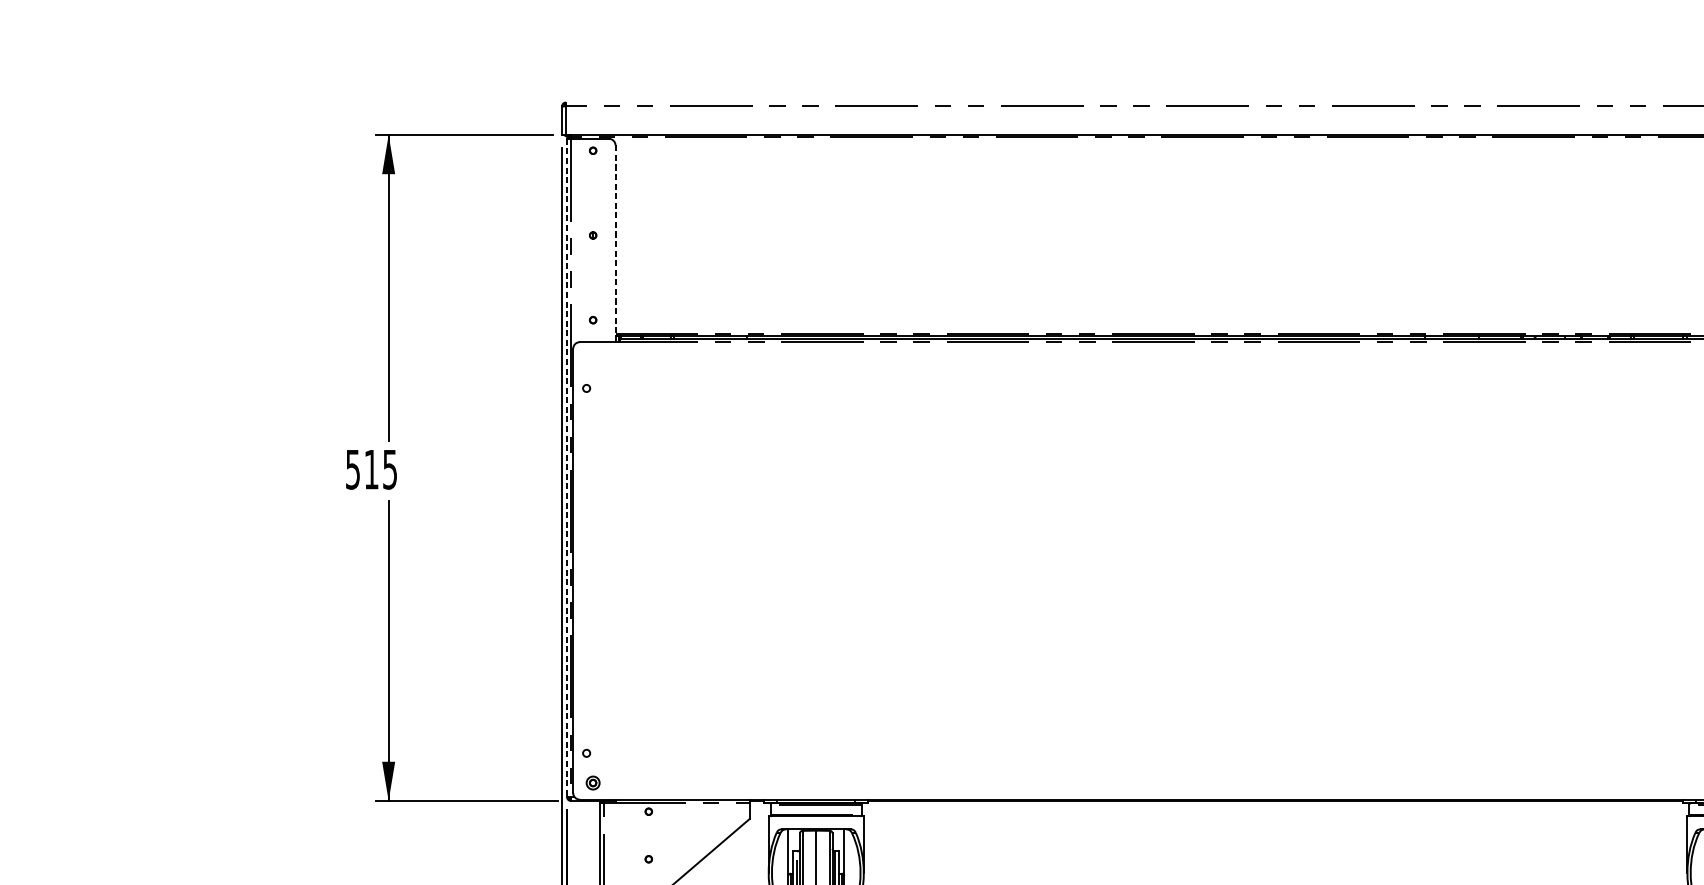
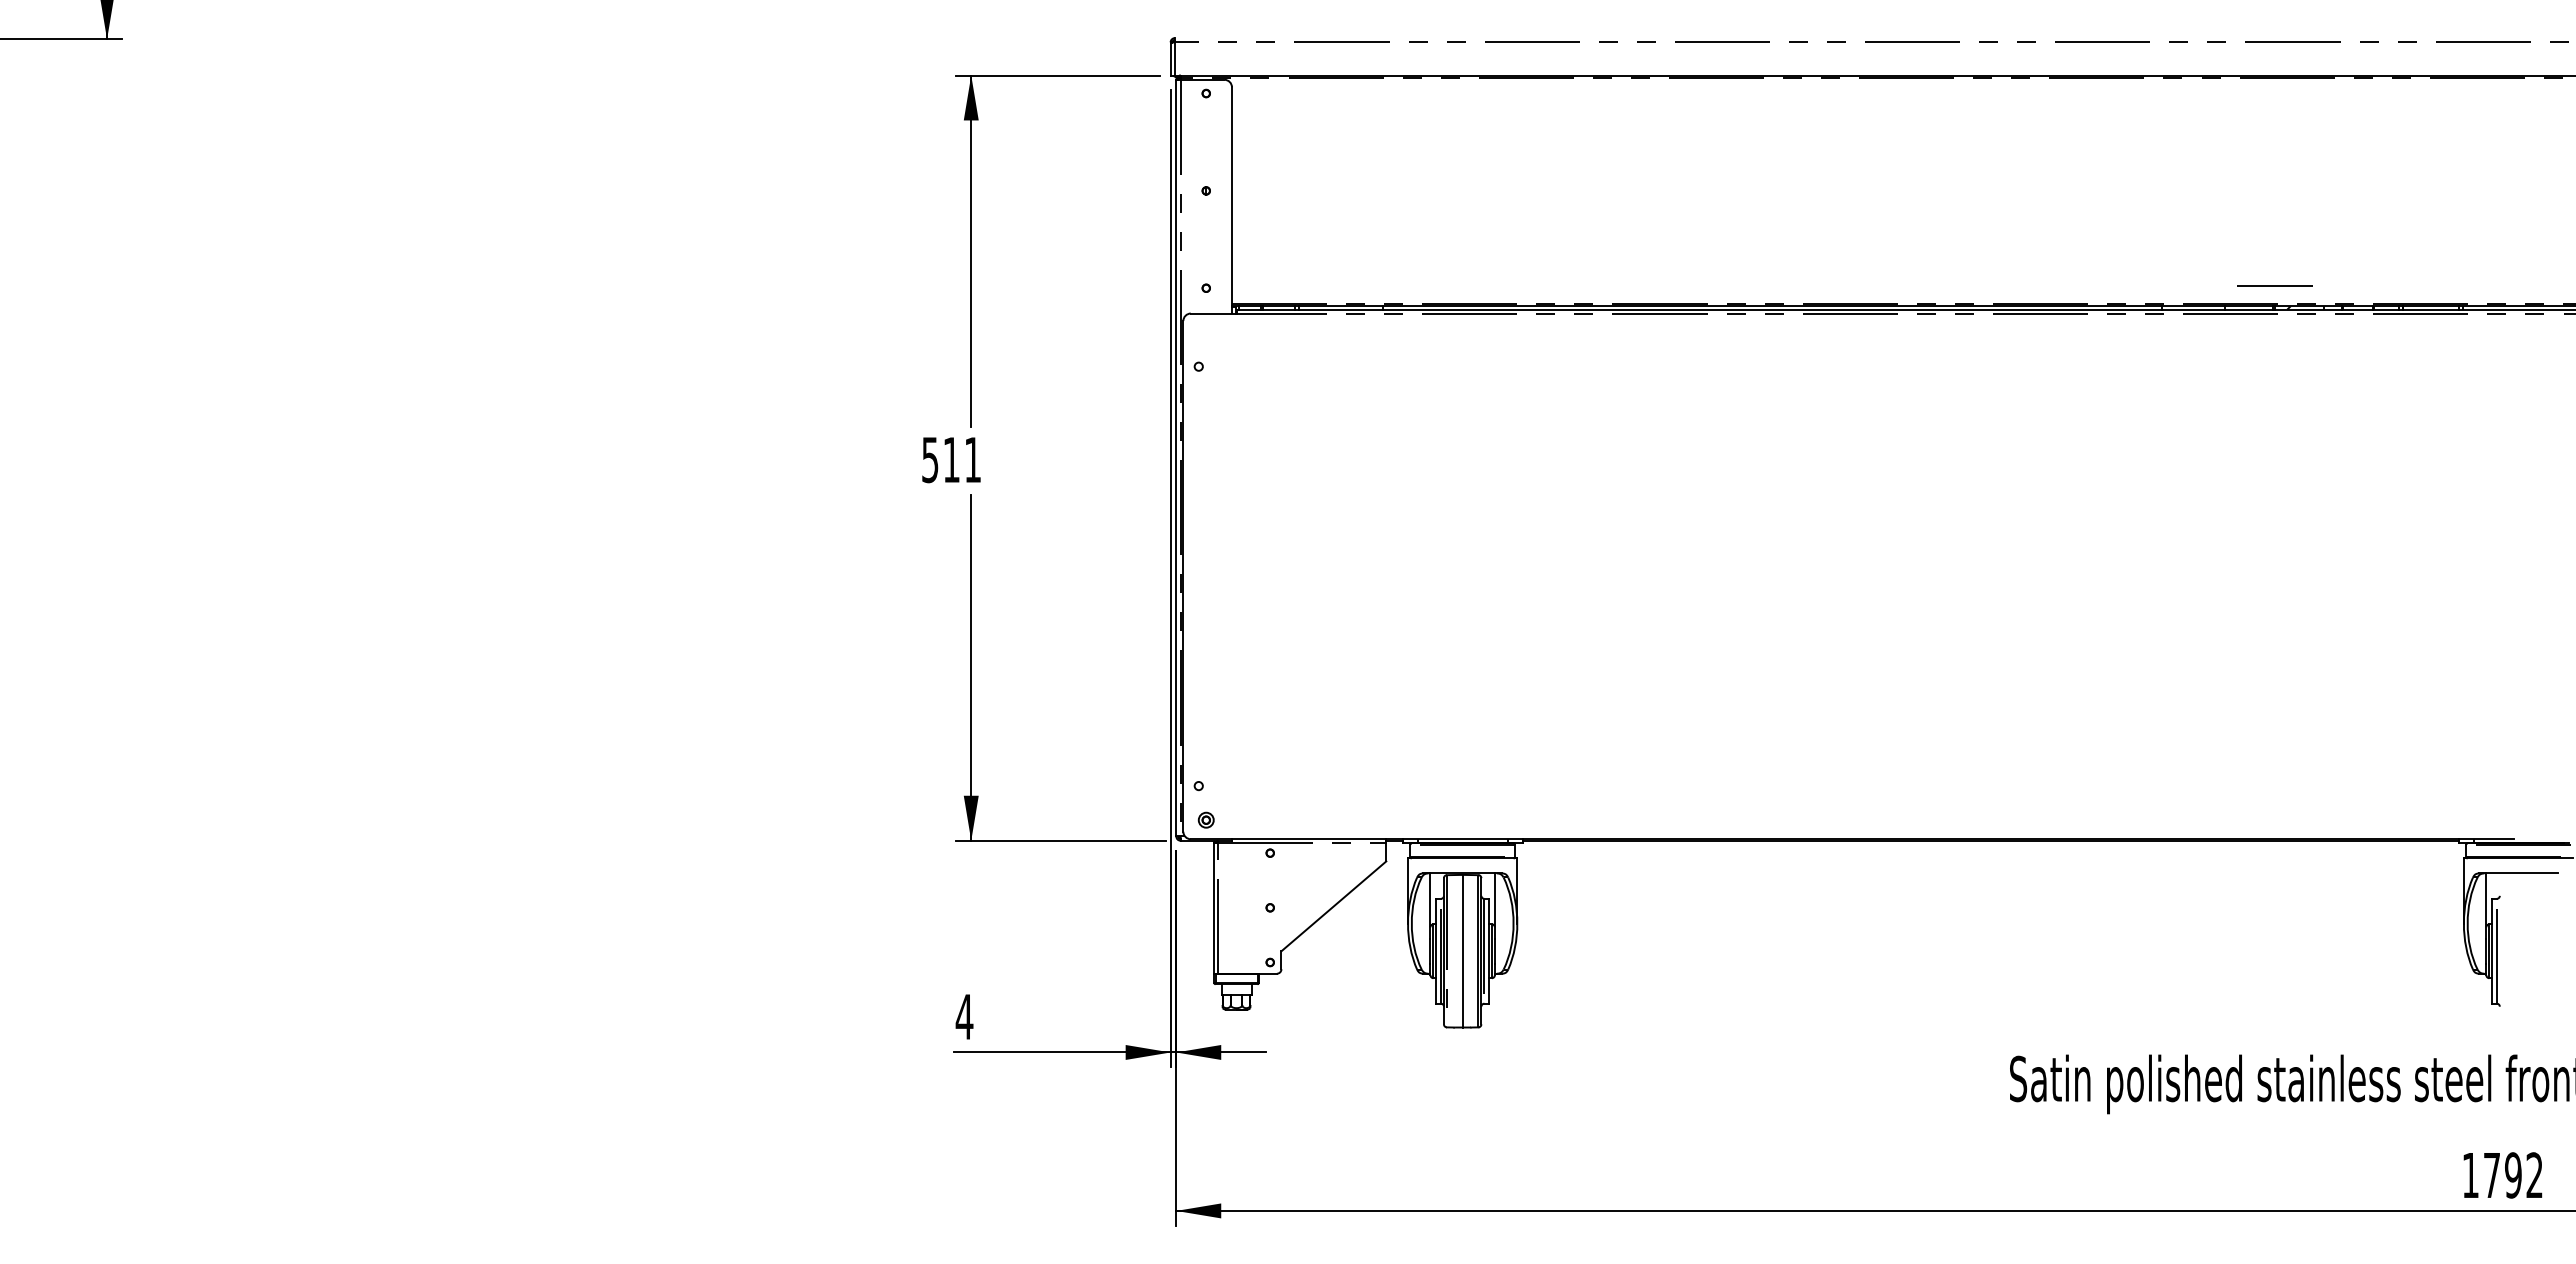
line: (615, 240) -> (1231, 196), dashed -> solid
line: (1522, 317) -> (2274, 285), added
line: (567, 468) -> (1176, 458), dashed -> solid
text: (389, 470) -> (972, 460), 515 -> 511

